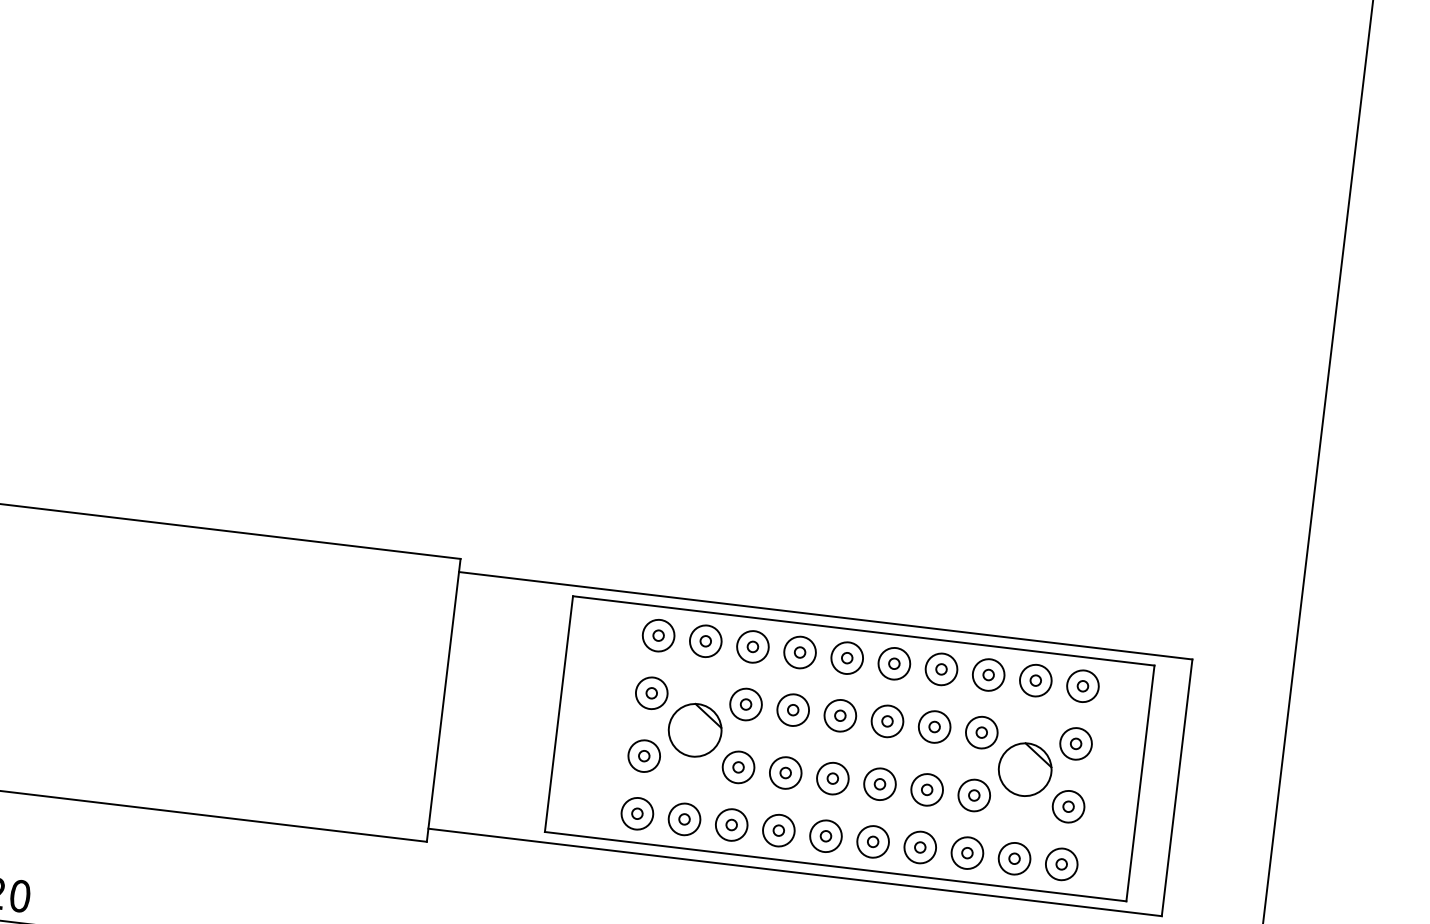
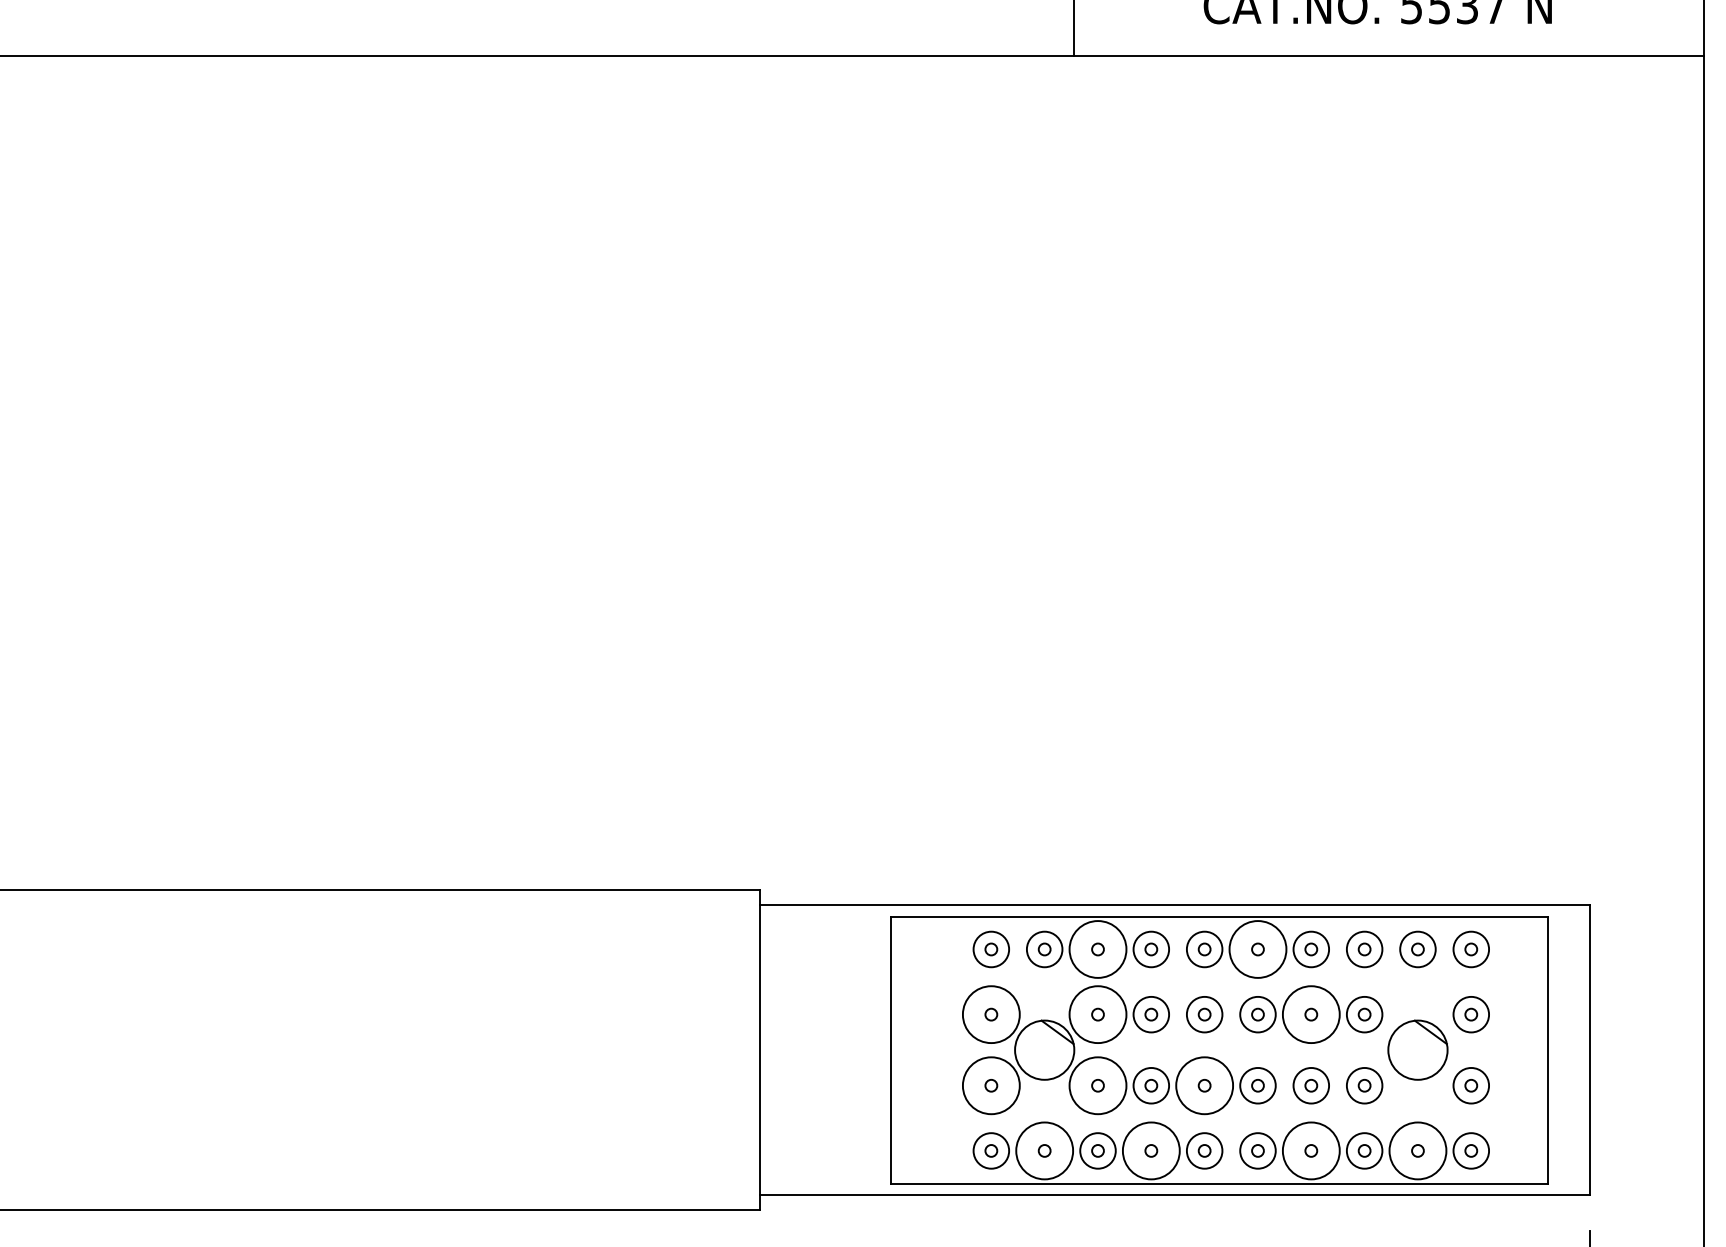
circle: (752, 646) -> (1097, 949), size x1.6
circle: (893, 663) -> (1257, 949), size x1.6
circle: (651, 693) -> (991, 1014), size x1.6
circle: (745, 704) -> (1097, 1014), size x1.6
circle: (934, 726) -> (1311, 1014), size x1.6
circle: (644, 755) -> (991, 1085), size x1.6
circle: (738, 767) -> (1097, 1085), size x1.6
circle: (832, 778) -> (1204, 1085), size x1.6
circle: (684, 819) -> (1044, 1150), size x1.6
circle: (779, 830) -> (1151, 1150), size x1.6
circle: (920, 847) -> (1311, 1150), size x1.6
circle: (1014, 858) -> (1417, 1150), size x1.6

